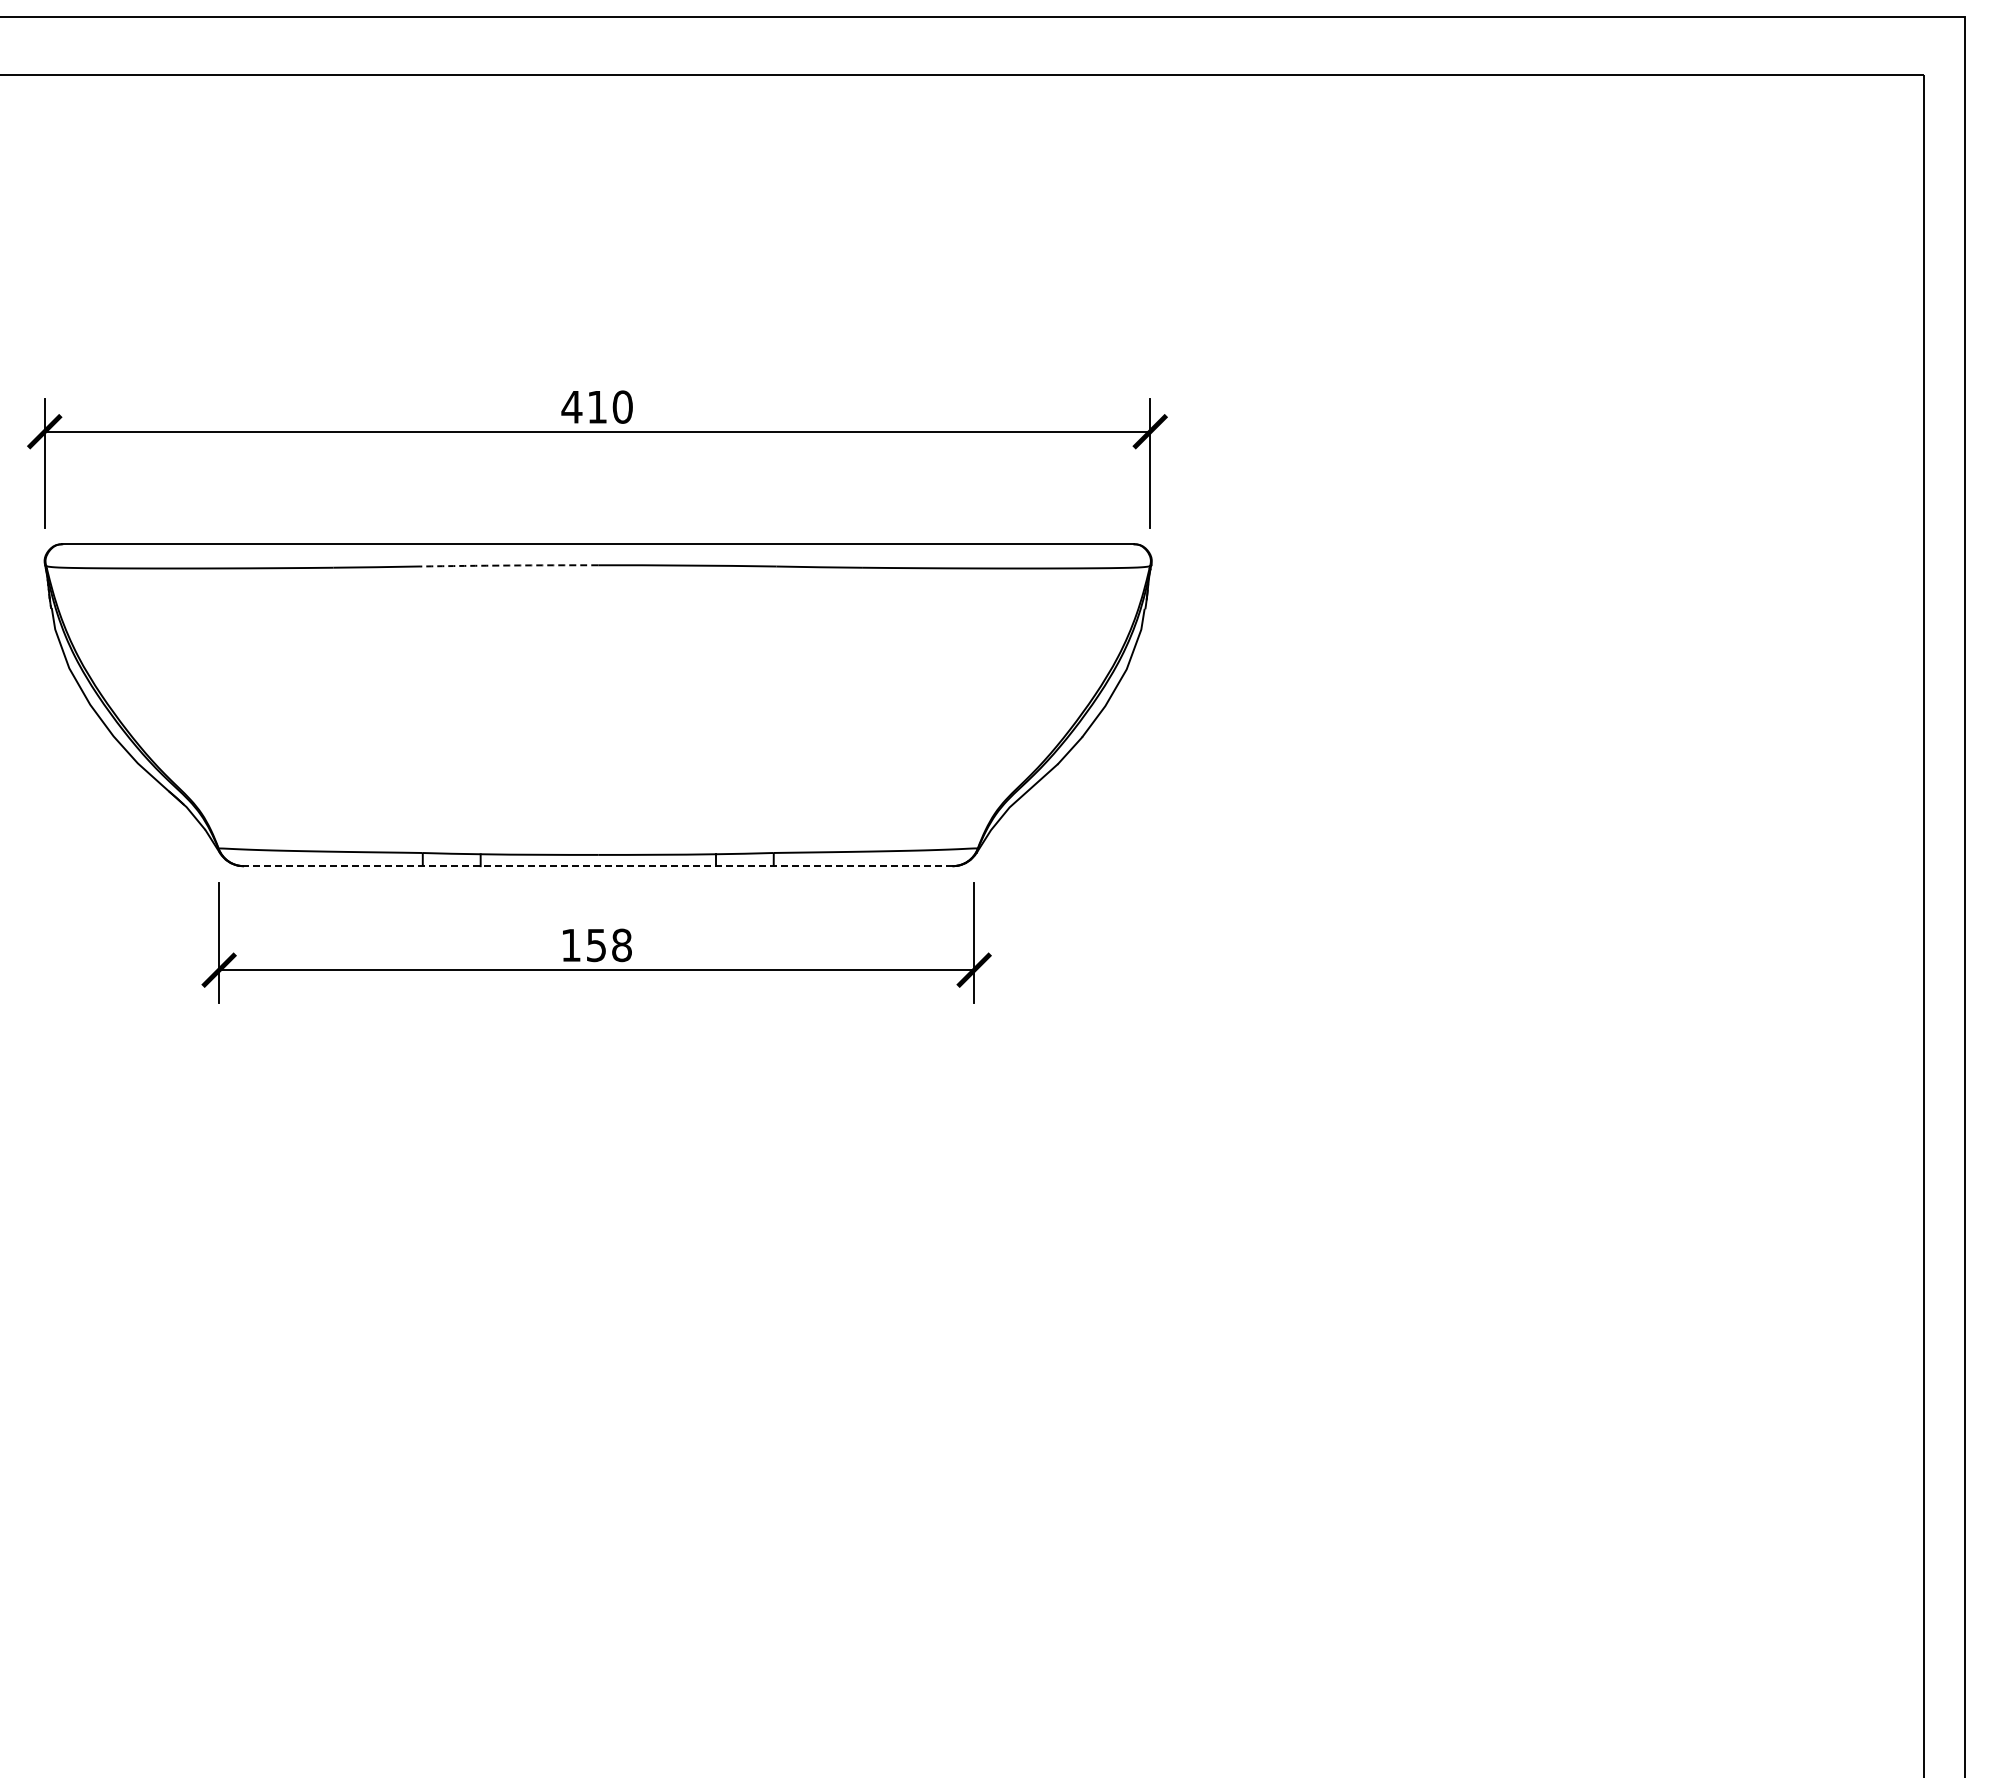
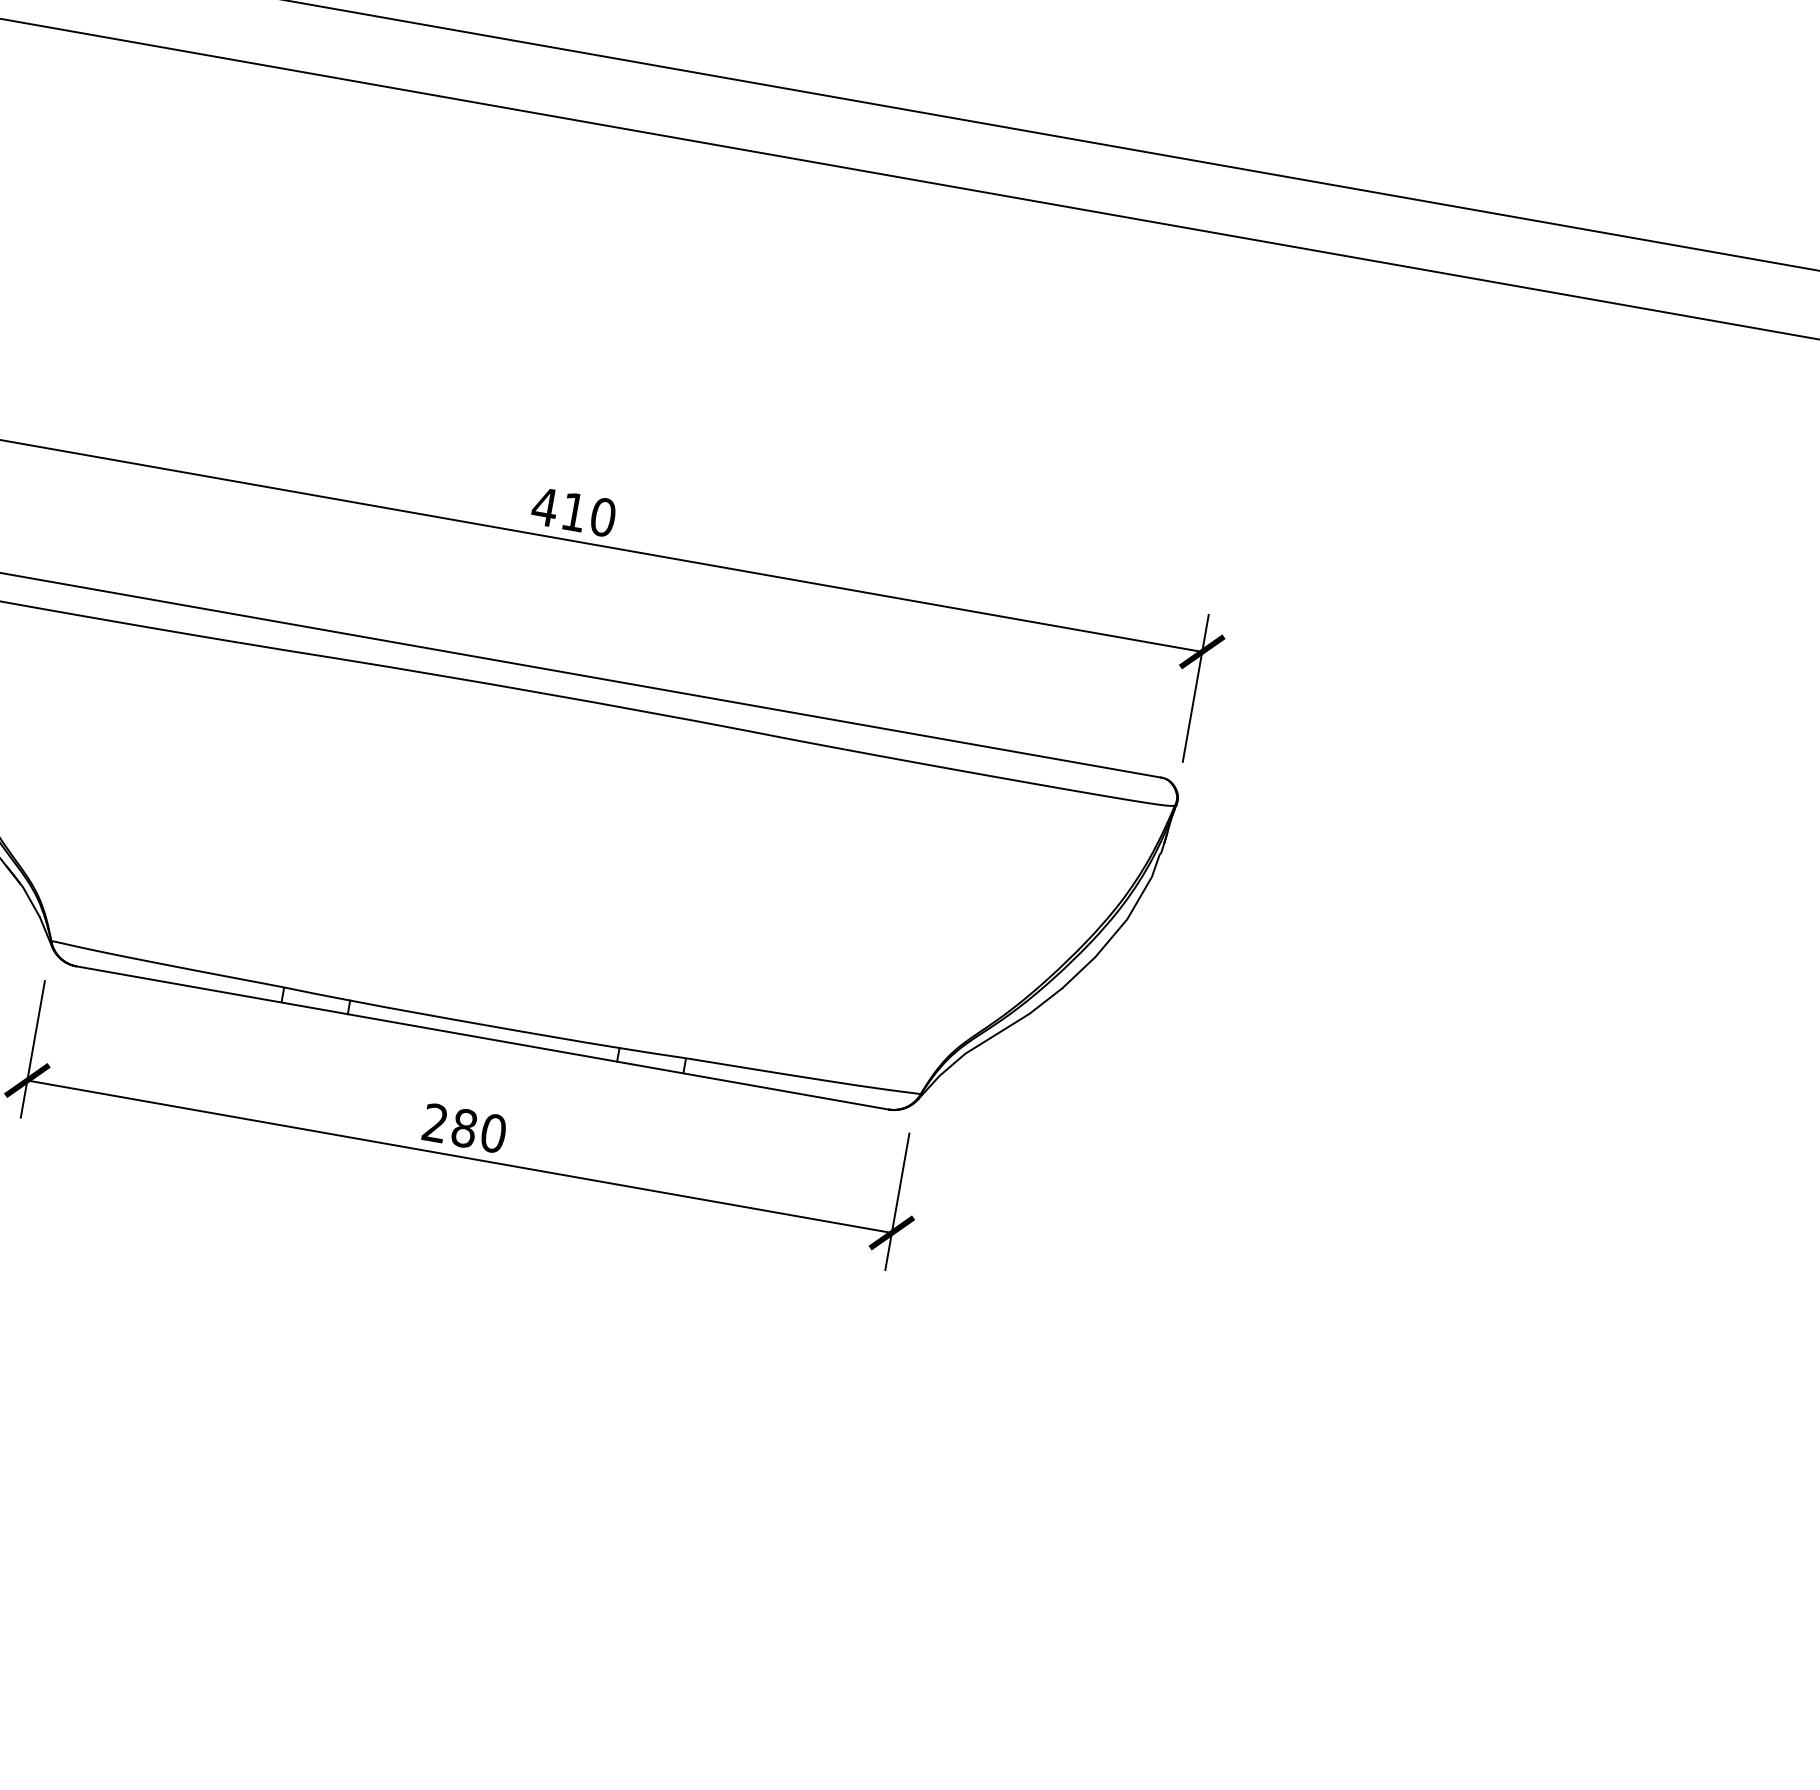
arc: (509, 565) -> (441, 675), dashed -> solid
line: (597, 866) -> (481, 1038), dashed -> solid
text: (596, 945) -> (464, 1128), 158 -> 280

